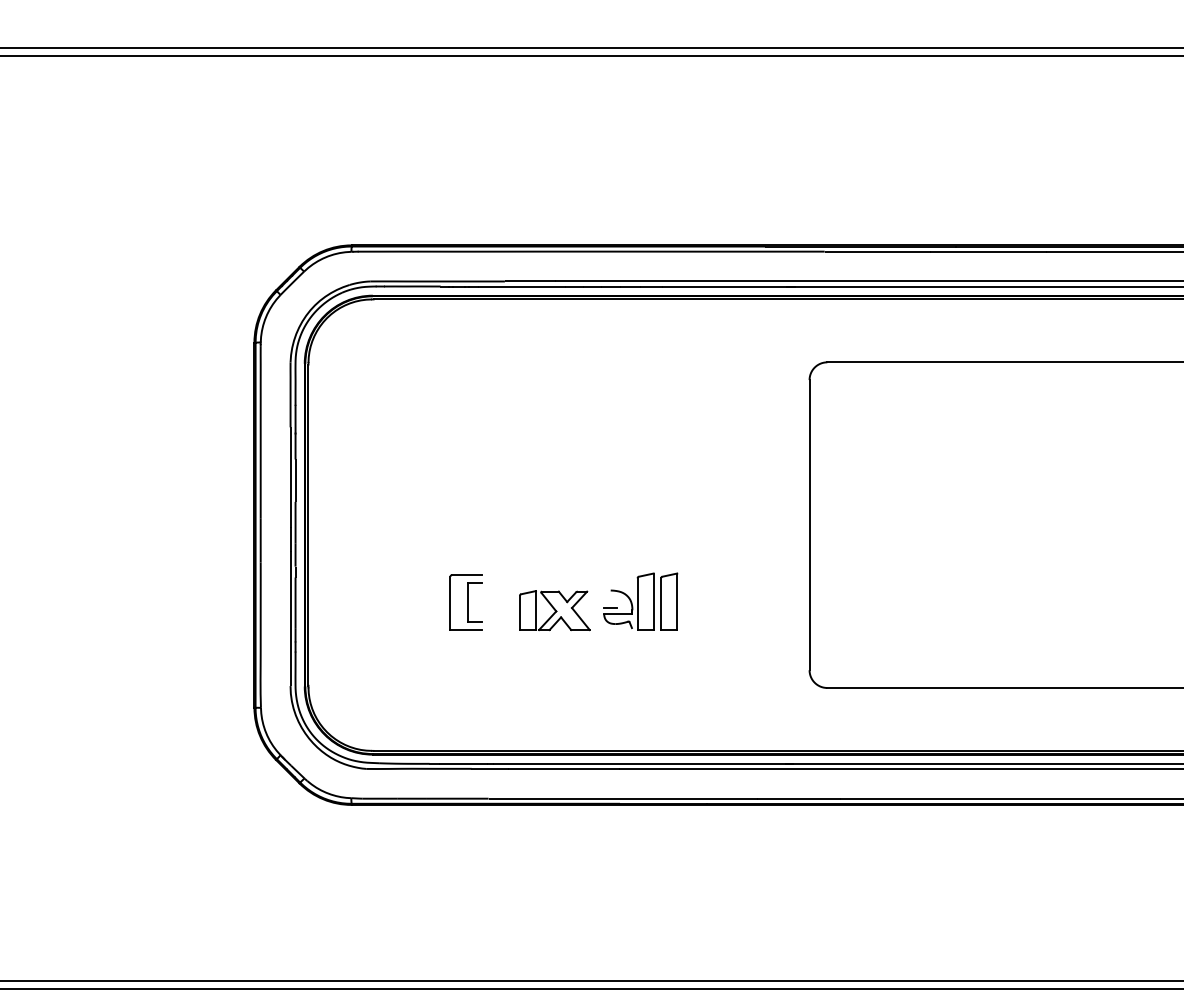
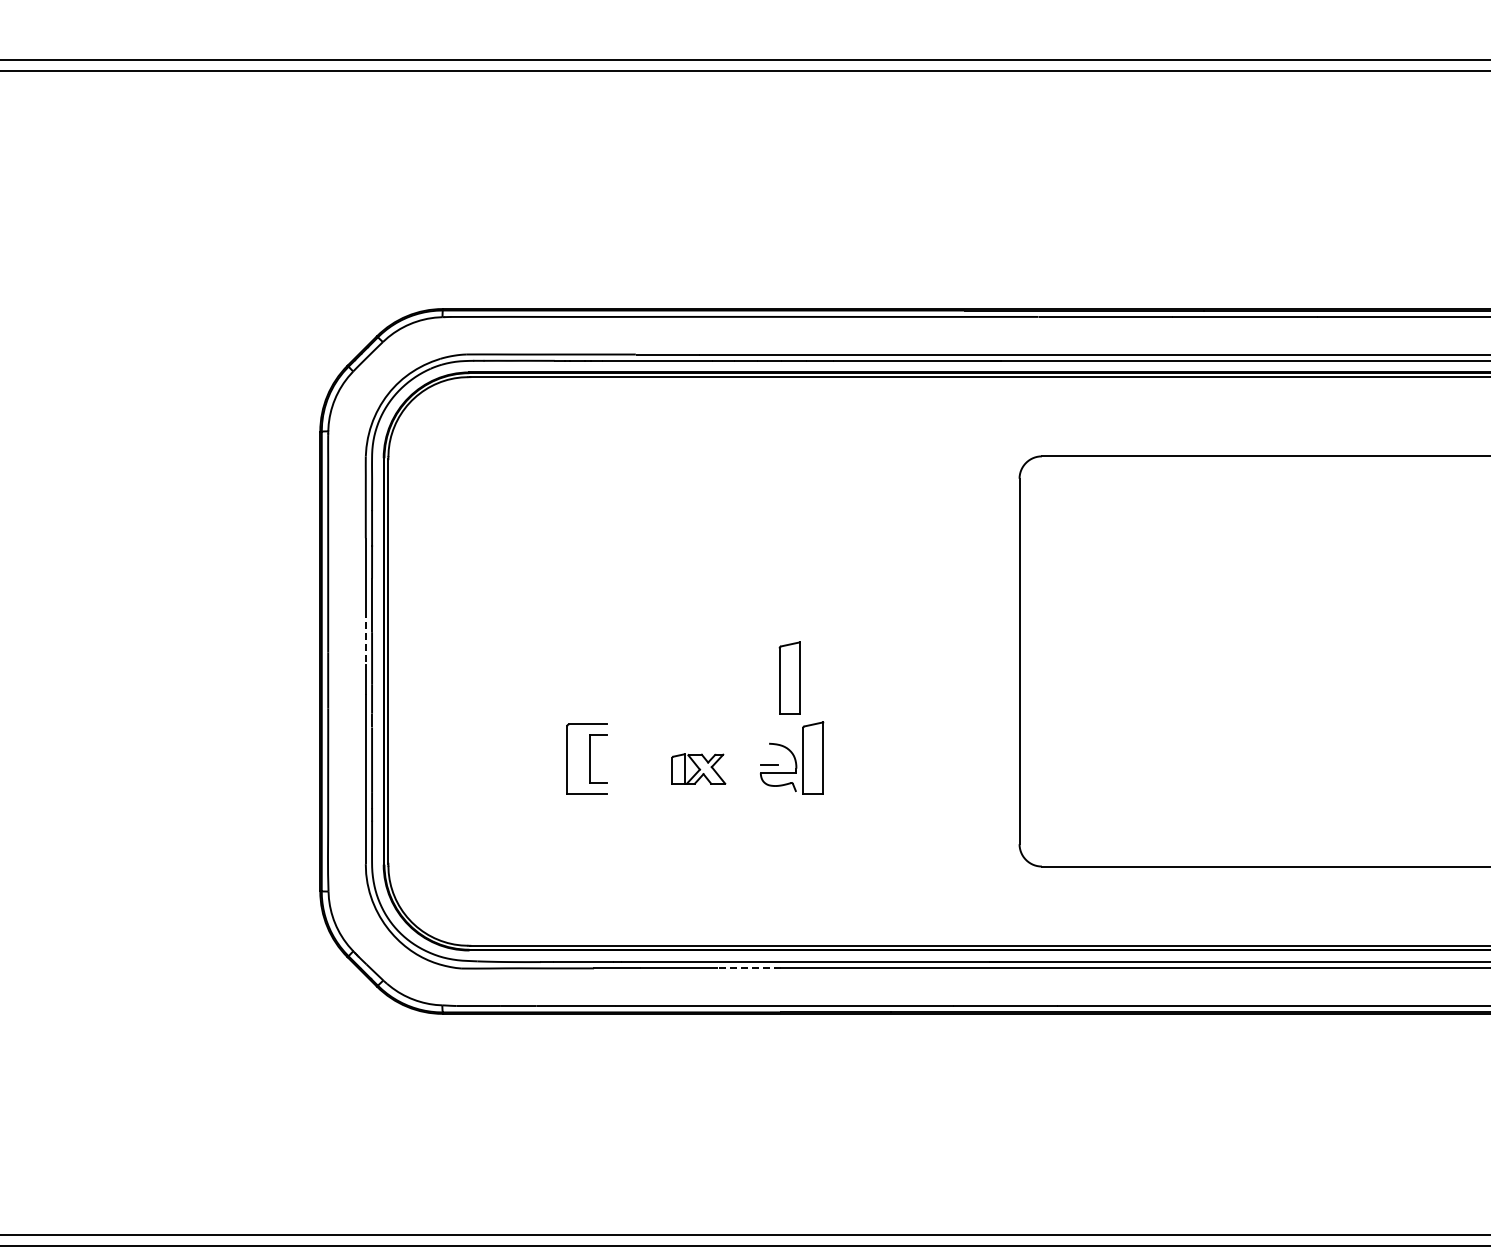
line: (290, 506) -> (365, 638), solid -> dashed
part: (669, 601) -> (789, 677), moved
part: (554, 610) -> (698, 768), size x0.6
line: (594, 768) -> (748, 968), solid -> dashed

